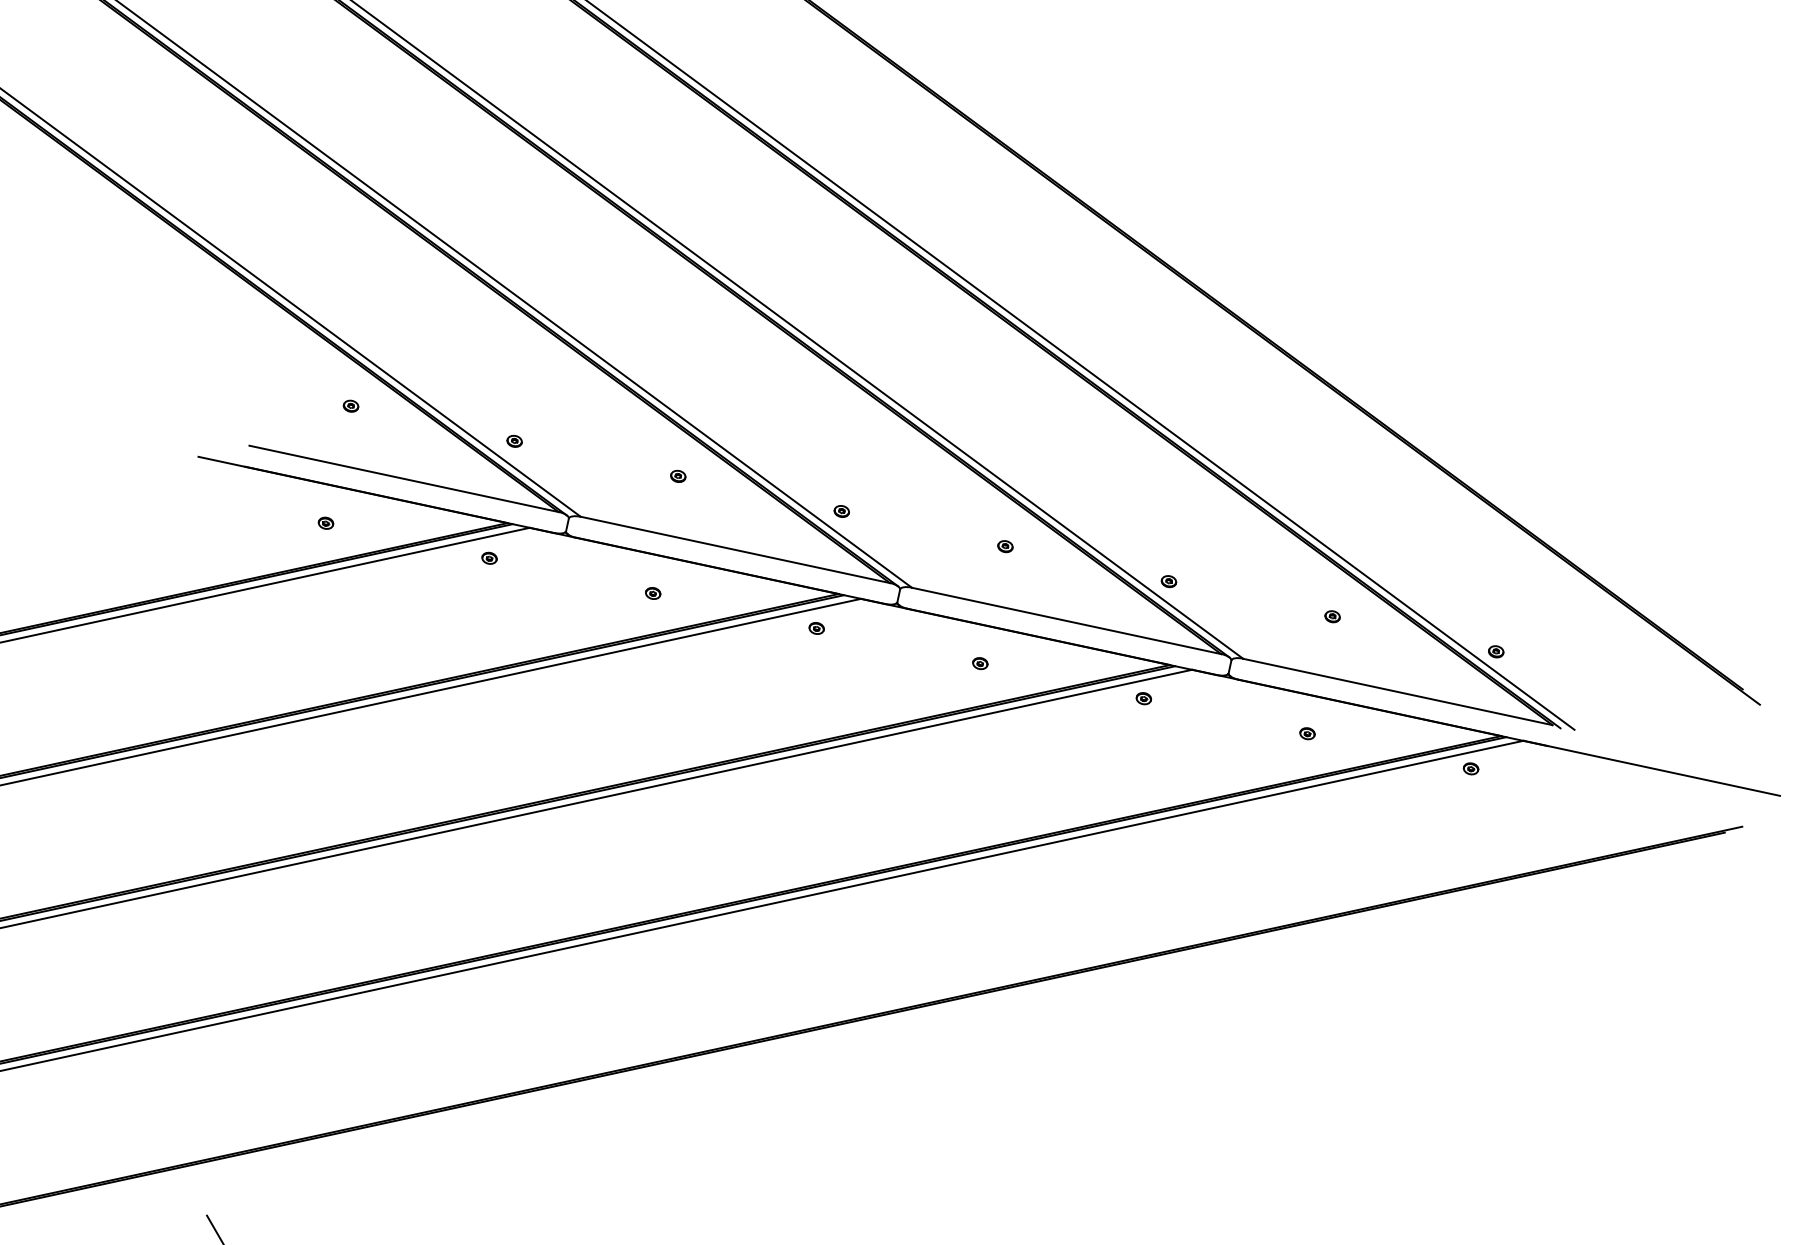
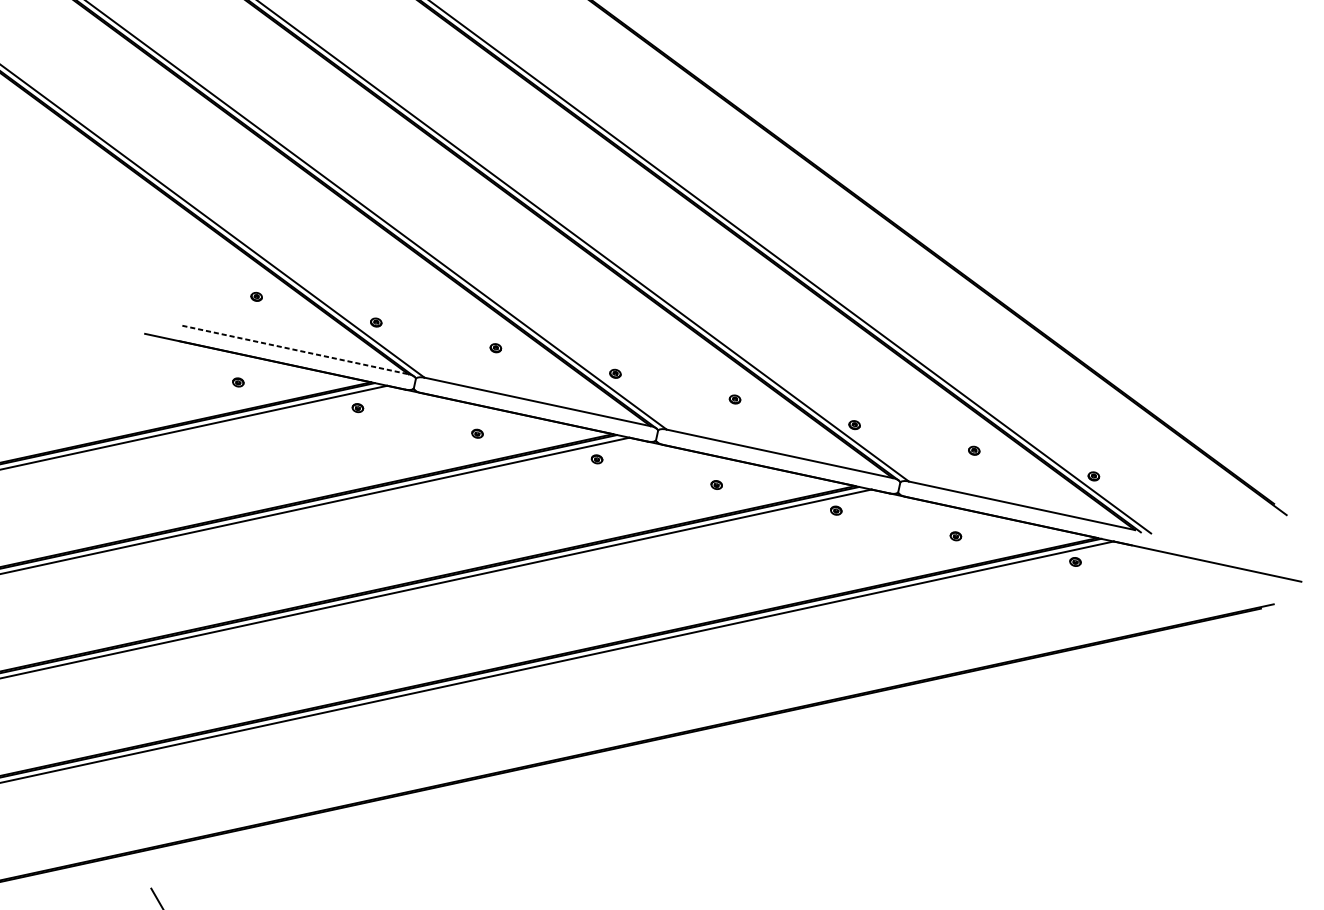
line: (404, 478) -> (295, 349), solid -> dashed

